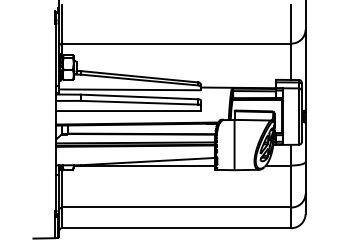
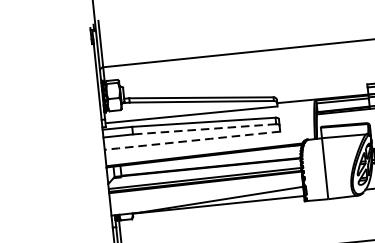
line: (139, 102) -> (204, 129), solid -> dashed
line: (128, 111) -> (192, 141), solid -> dashed

